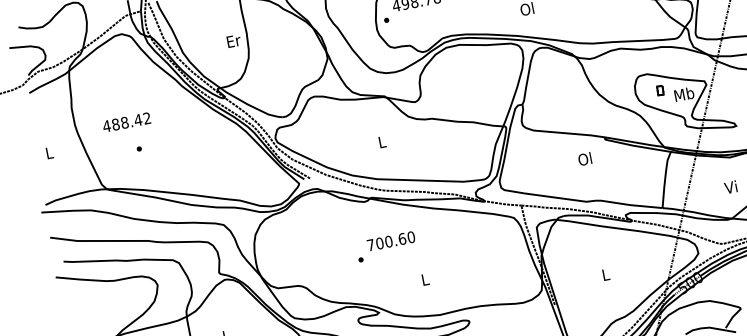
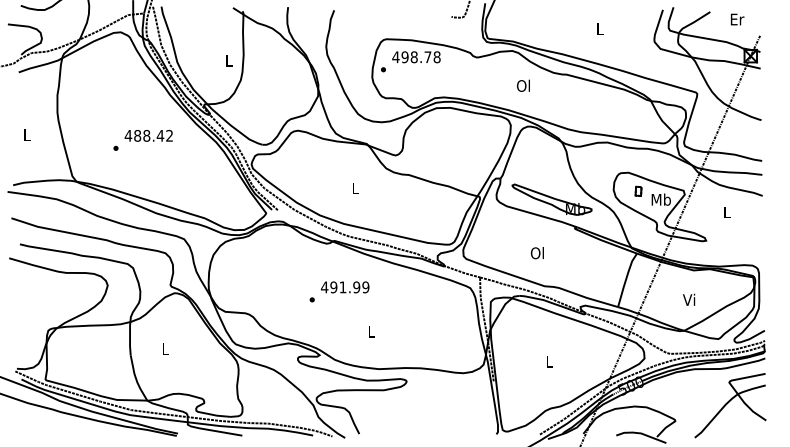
text: (233, 40) -> (229, 60), Er -> L
part: (576, 115) -> (551, 199), added
text: (126, 122) -> (148, 135), moved
text: (584, 159) -> (536, 253), moved
text: (390, 241) -> (344, 287), 700.60 -> 491.99

